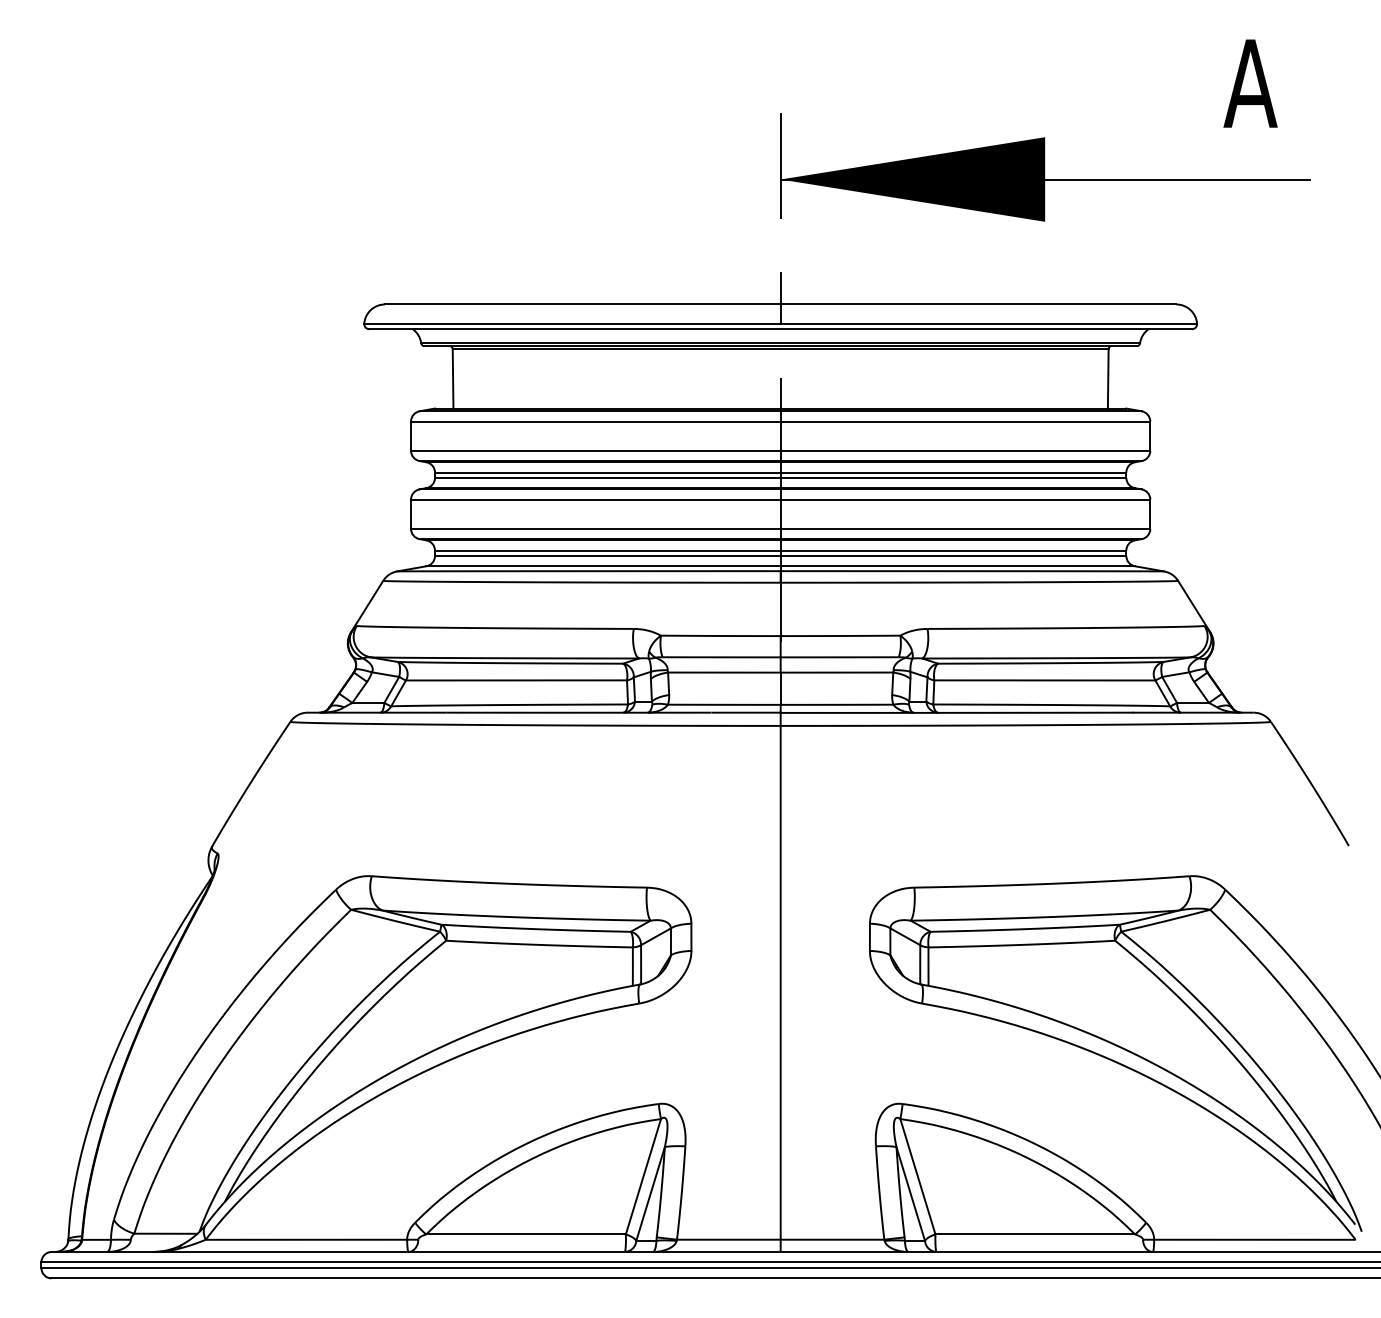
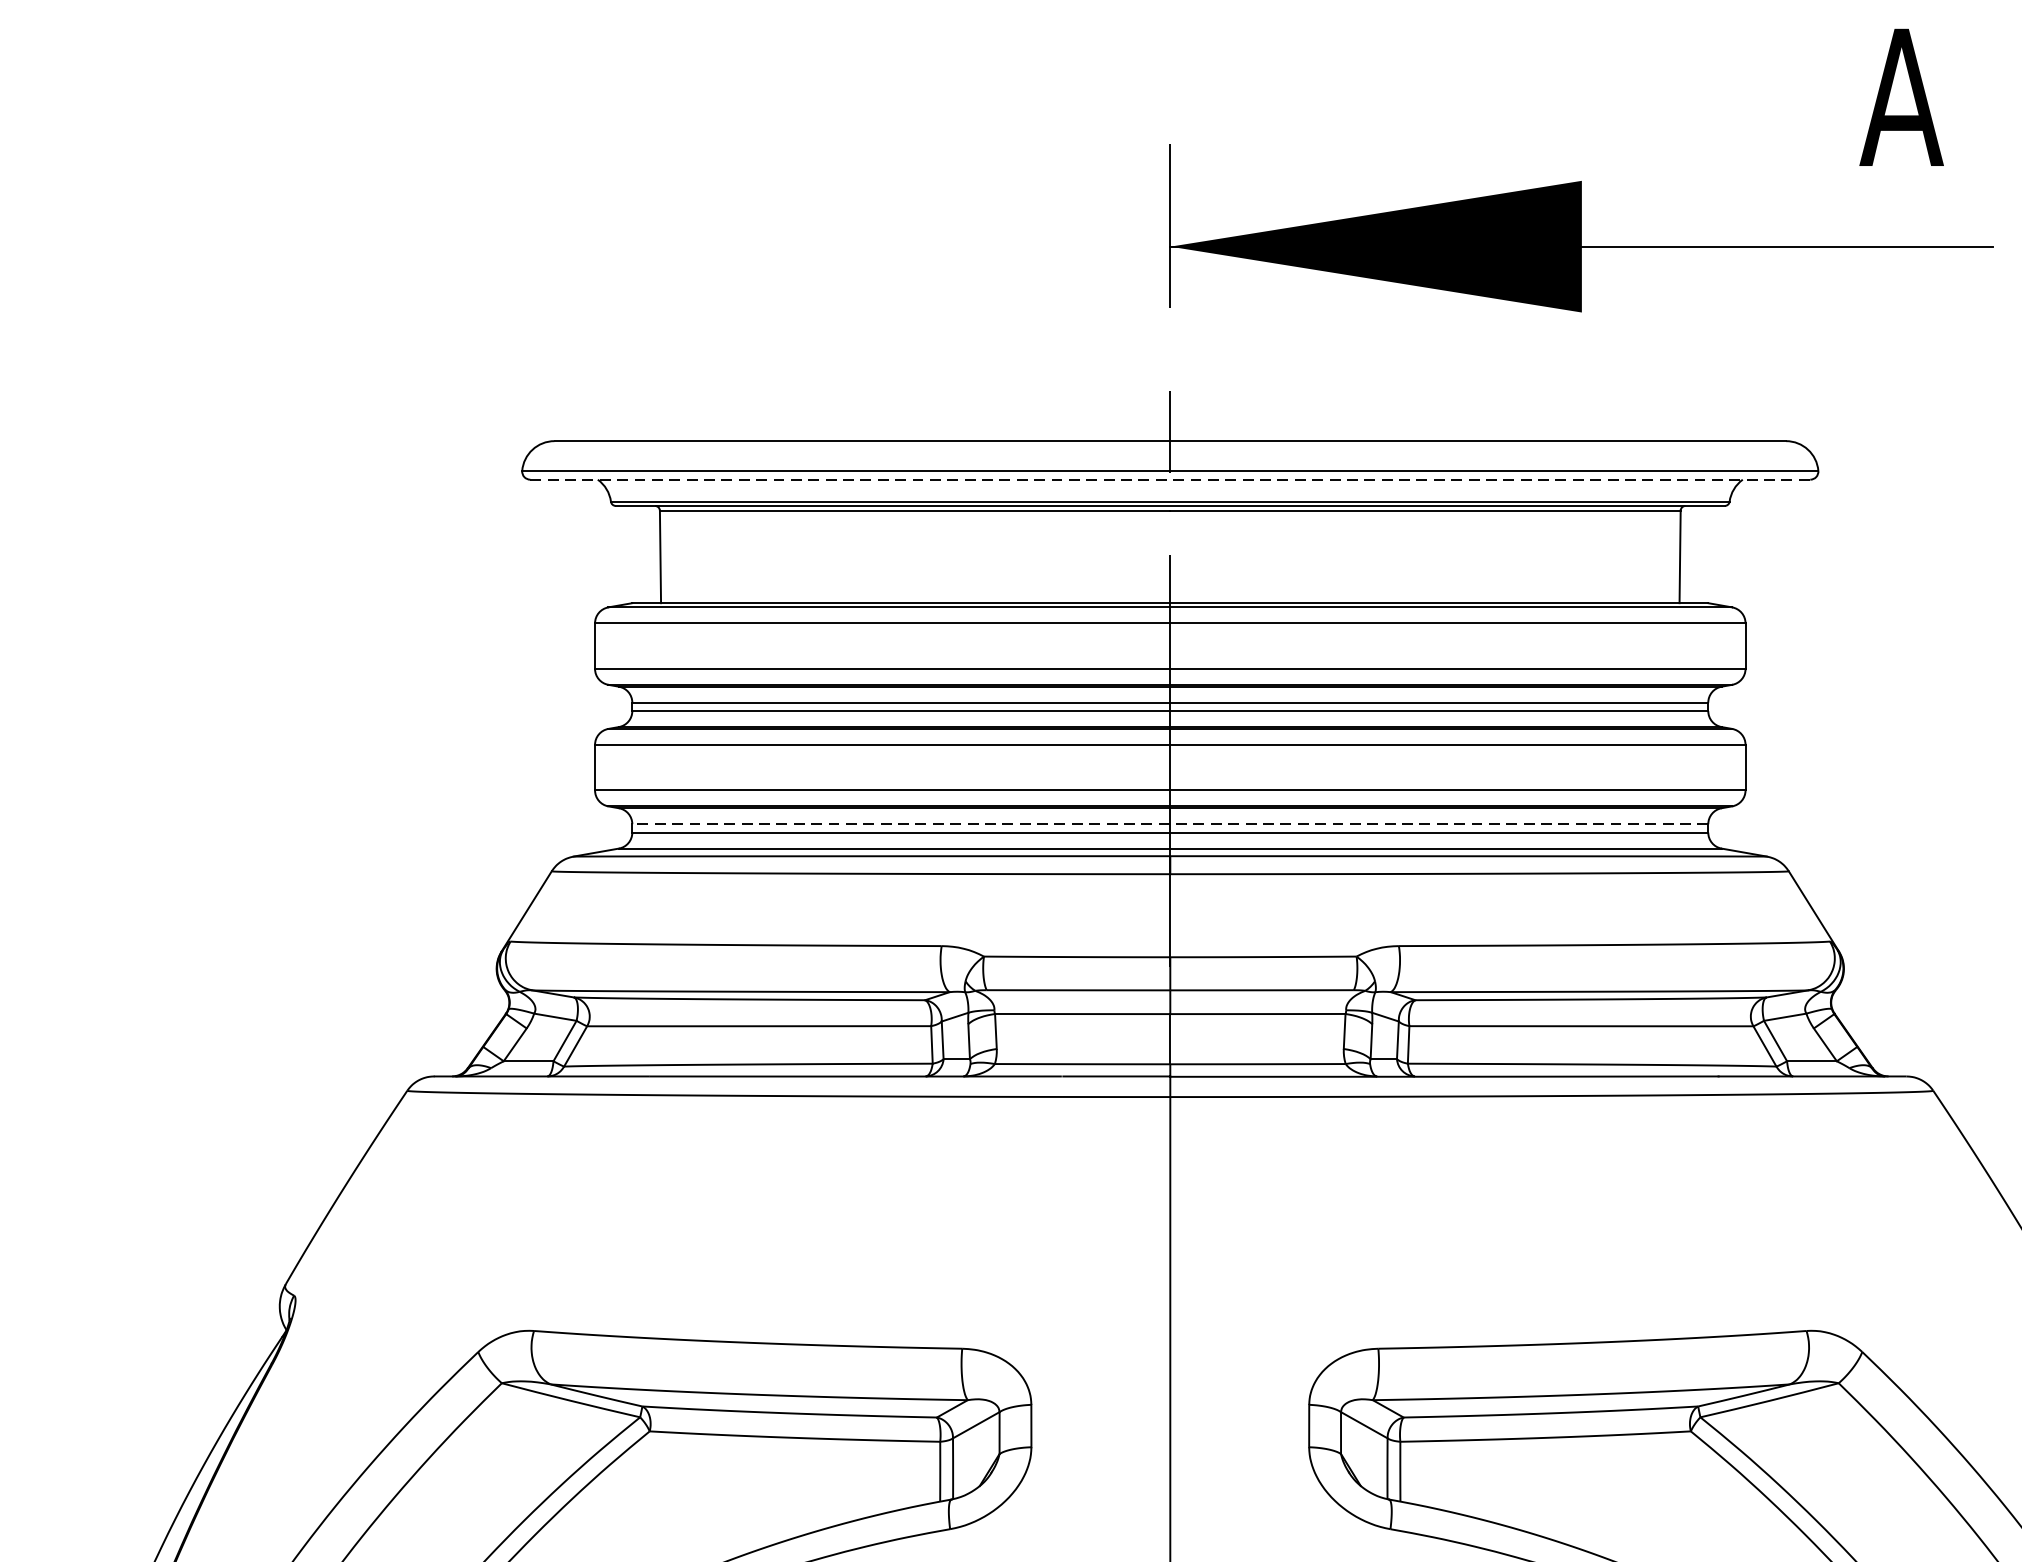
line: (781, 329) -> (1171, 480), solid -> dashed
line: (780, 550) -> (1170, 824), solid -> dashed

